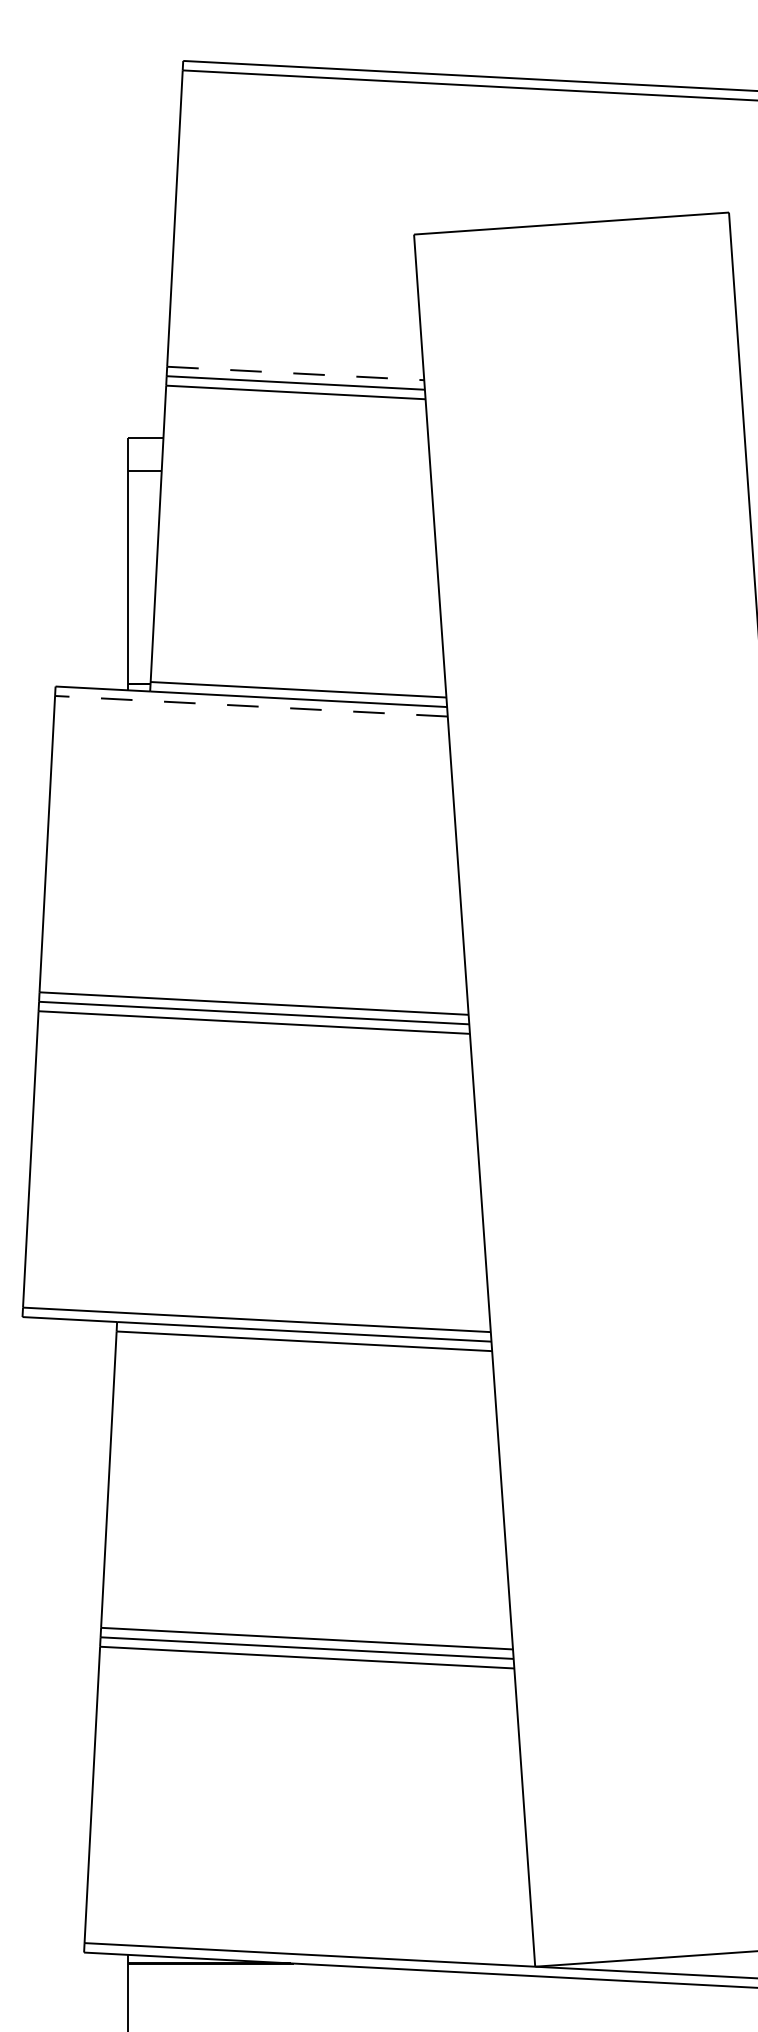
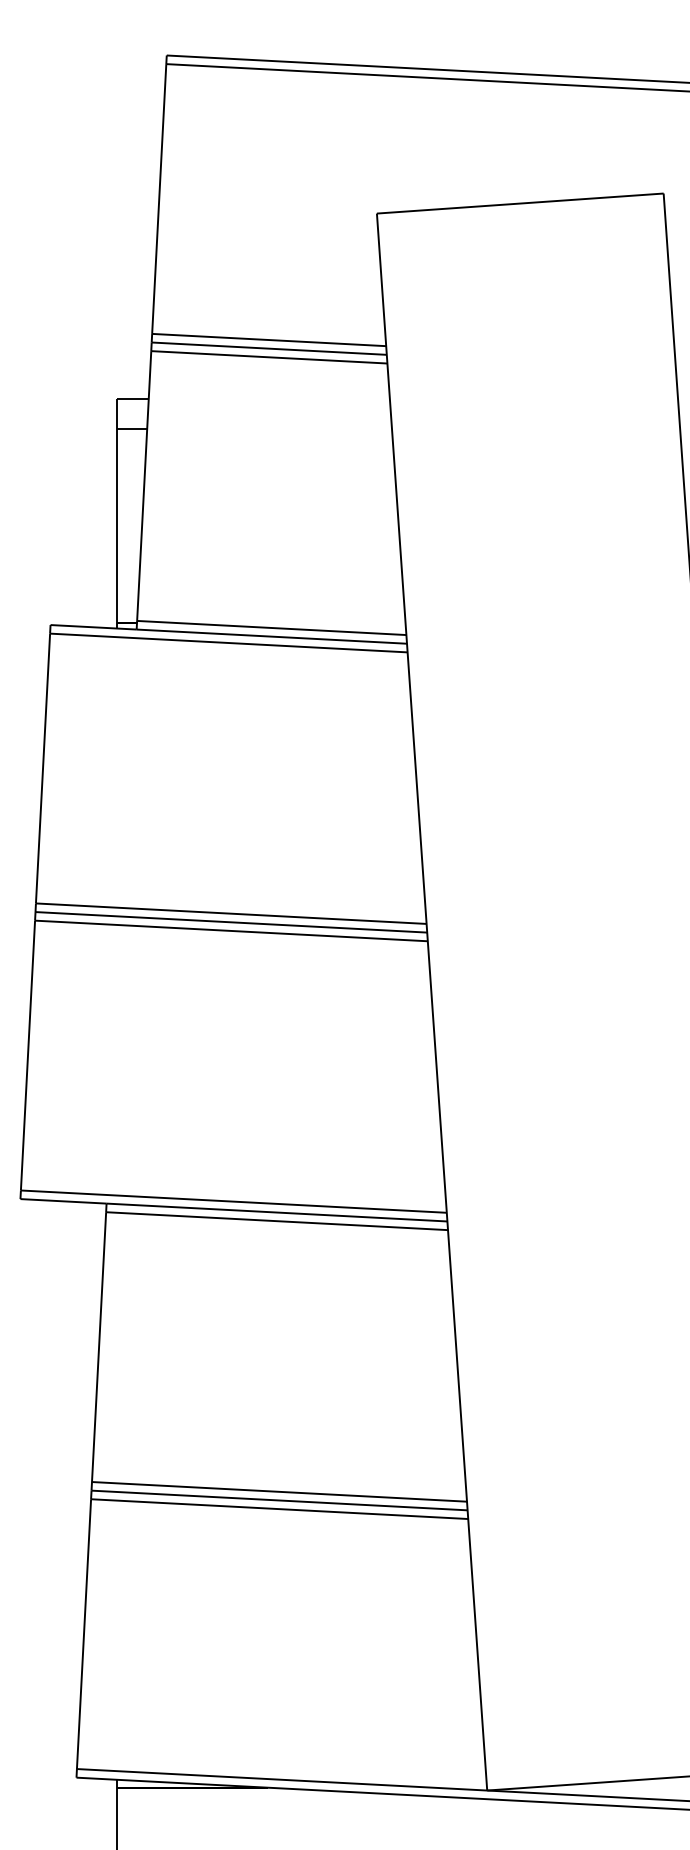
line: (296, 373) -> (269, 340), dashed -> solid
line: (251, 705) -> (228, 642), dashed -> solid

